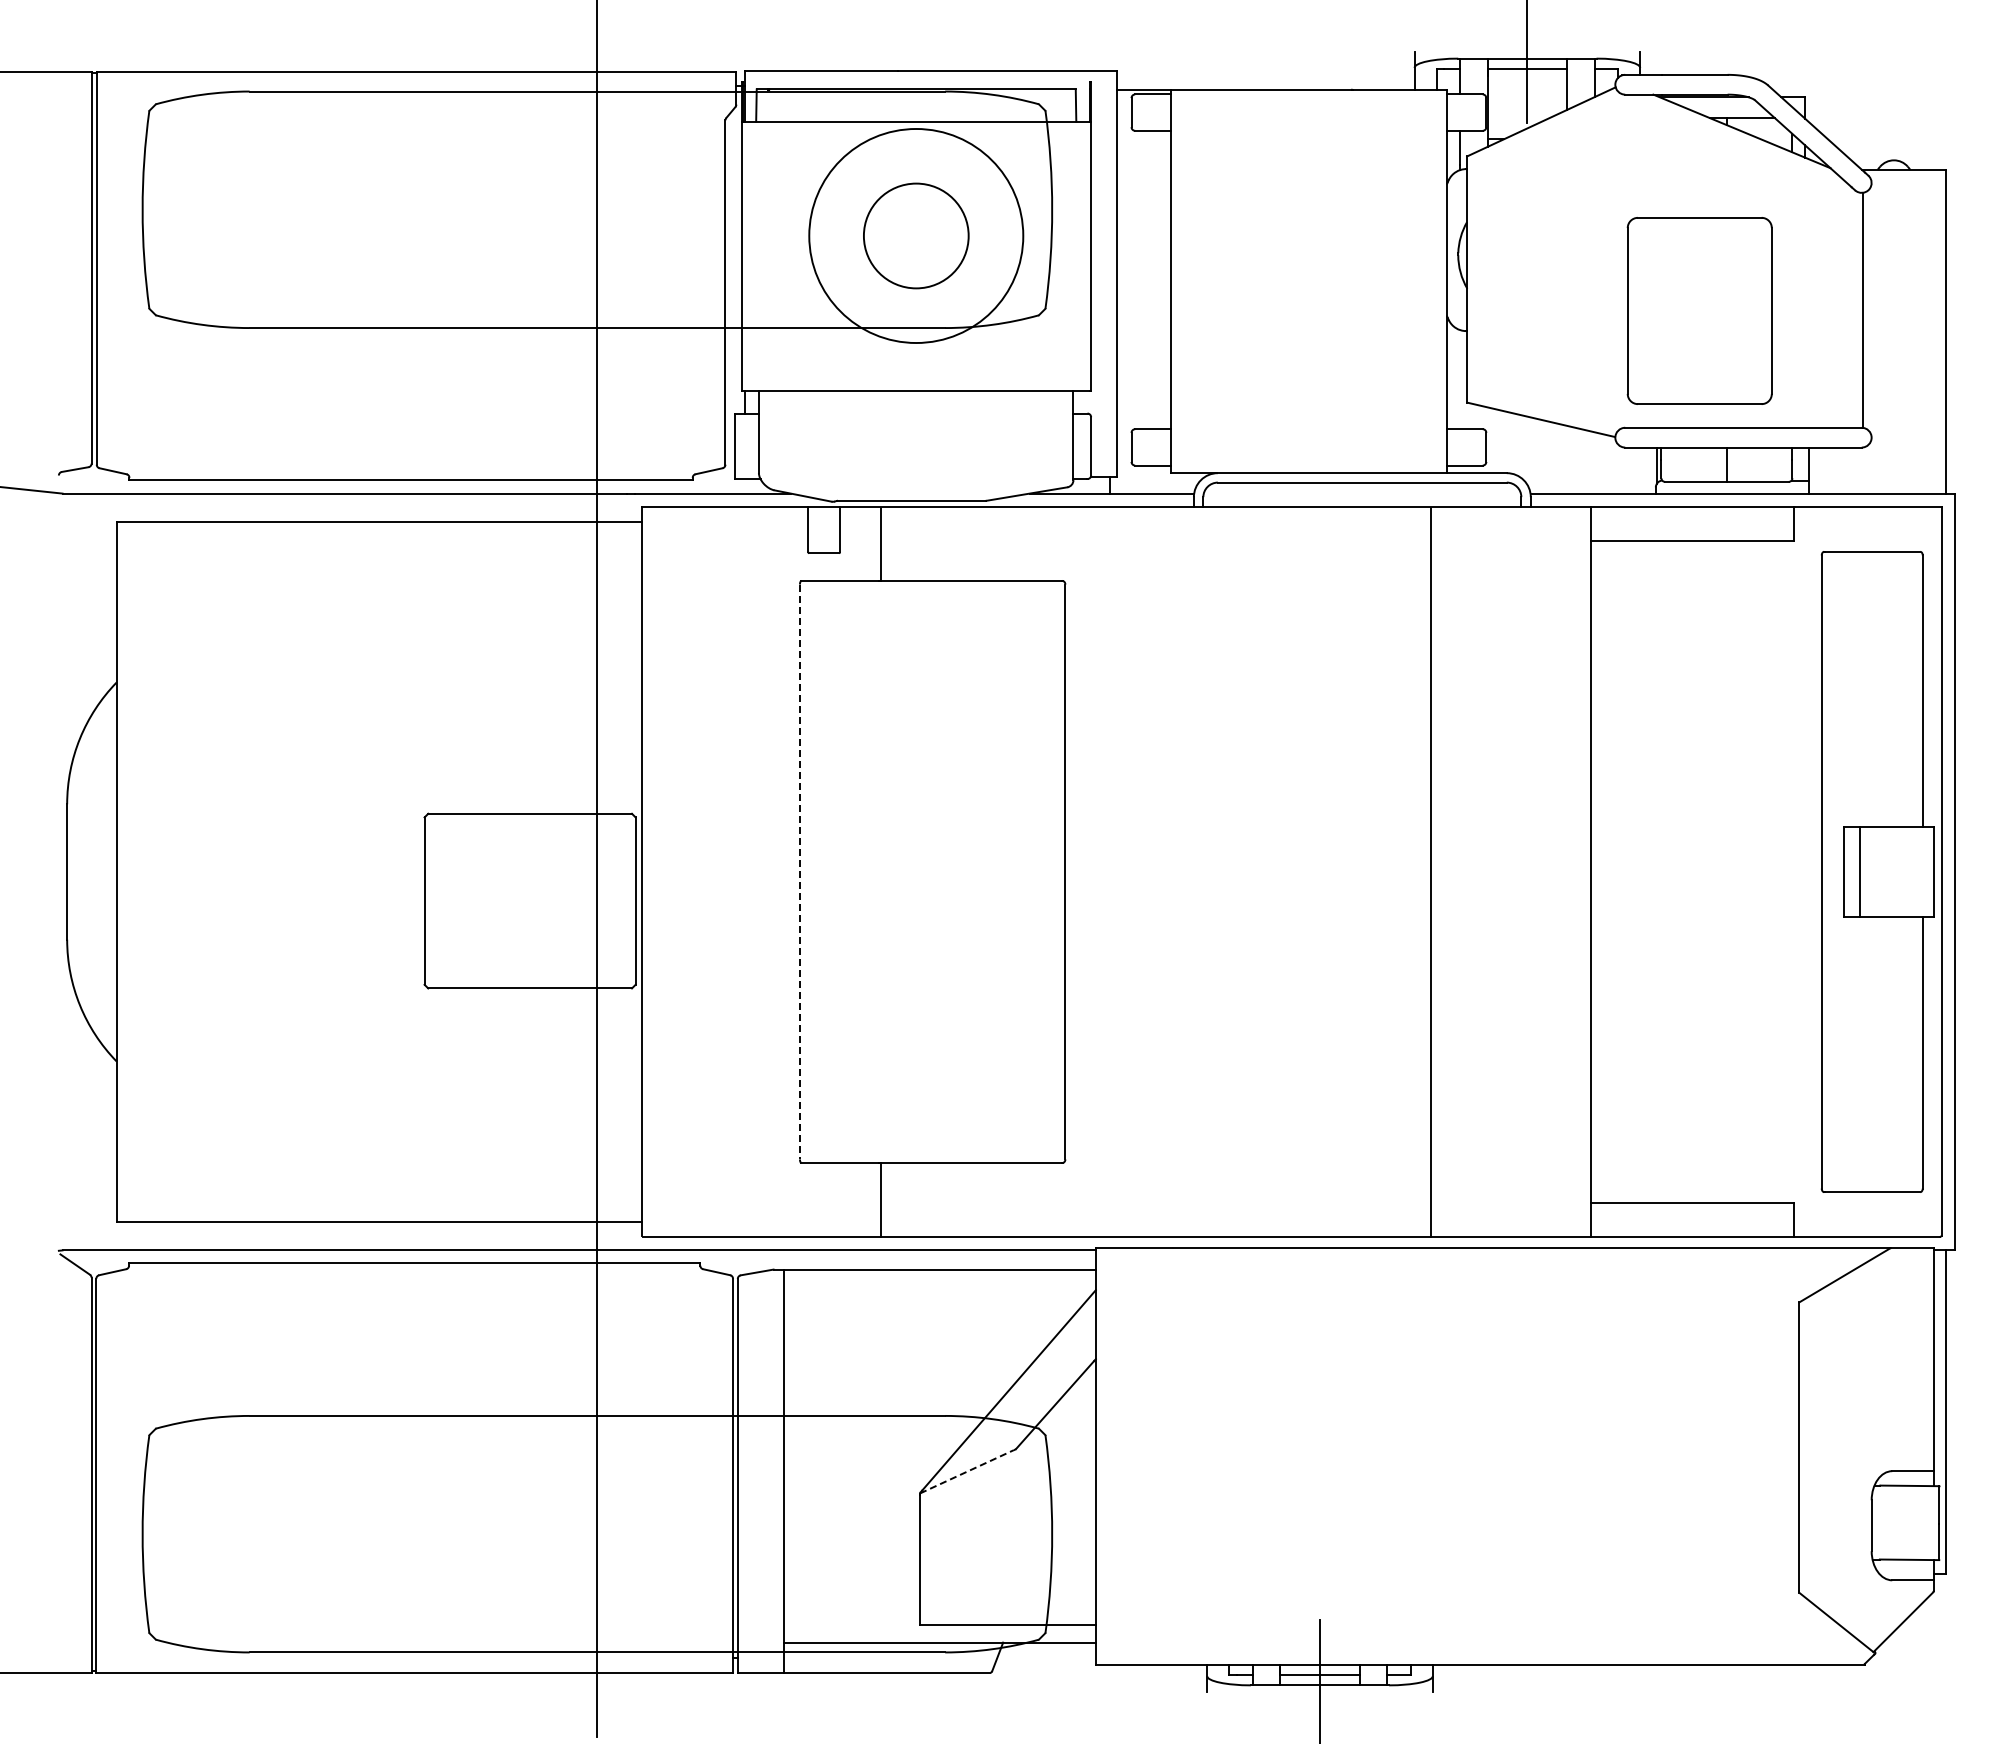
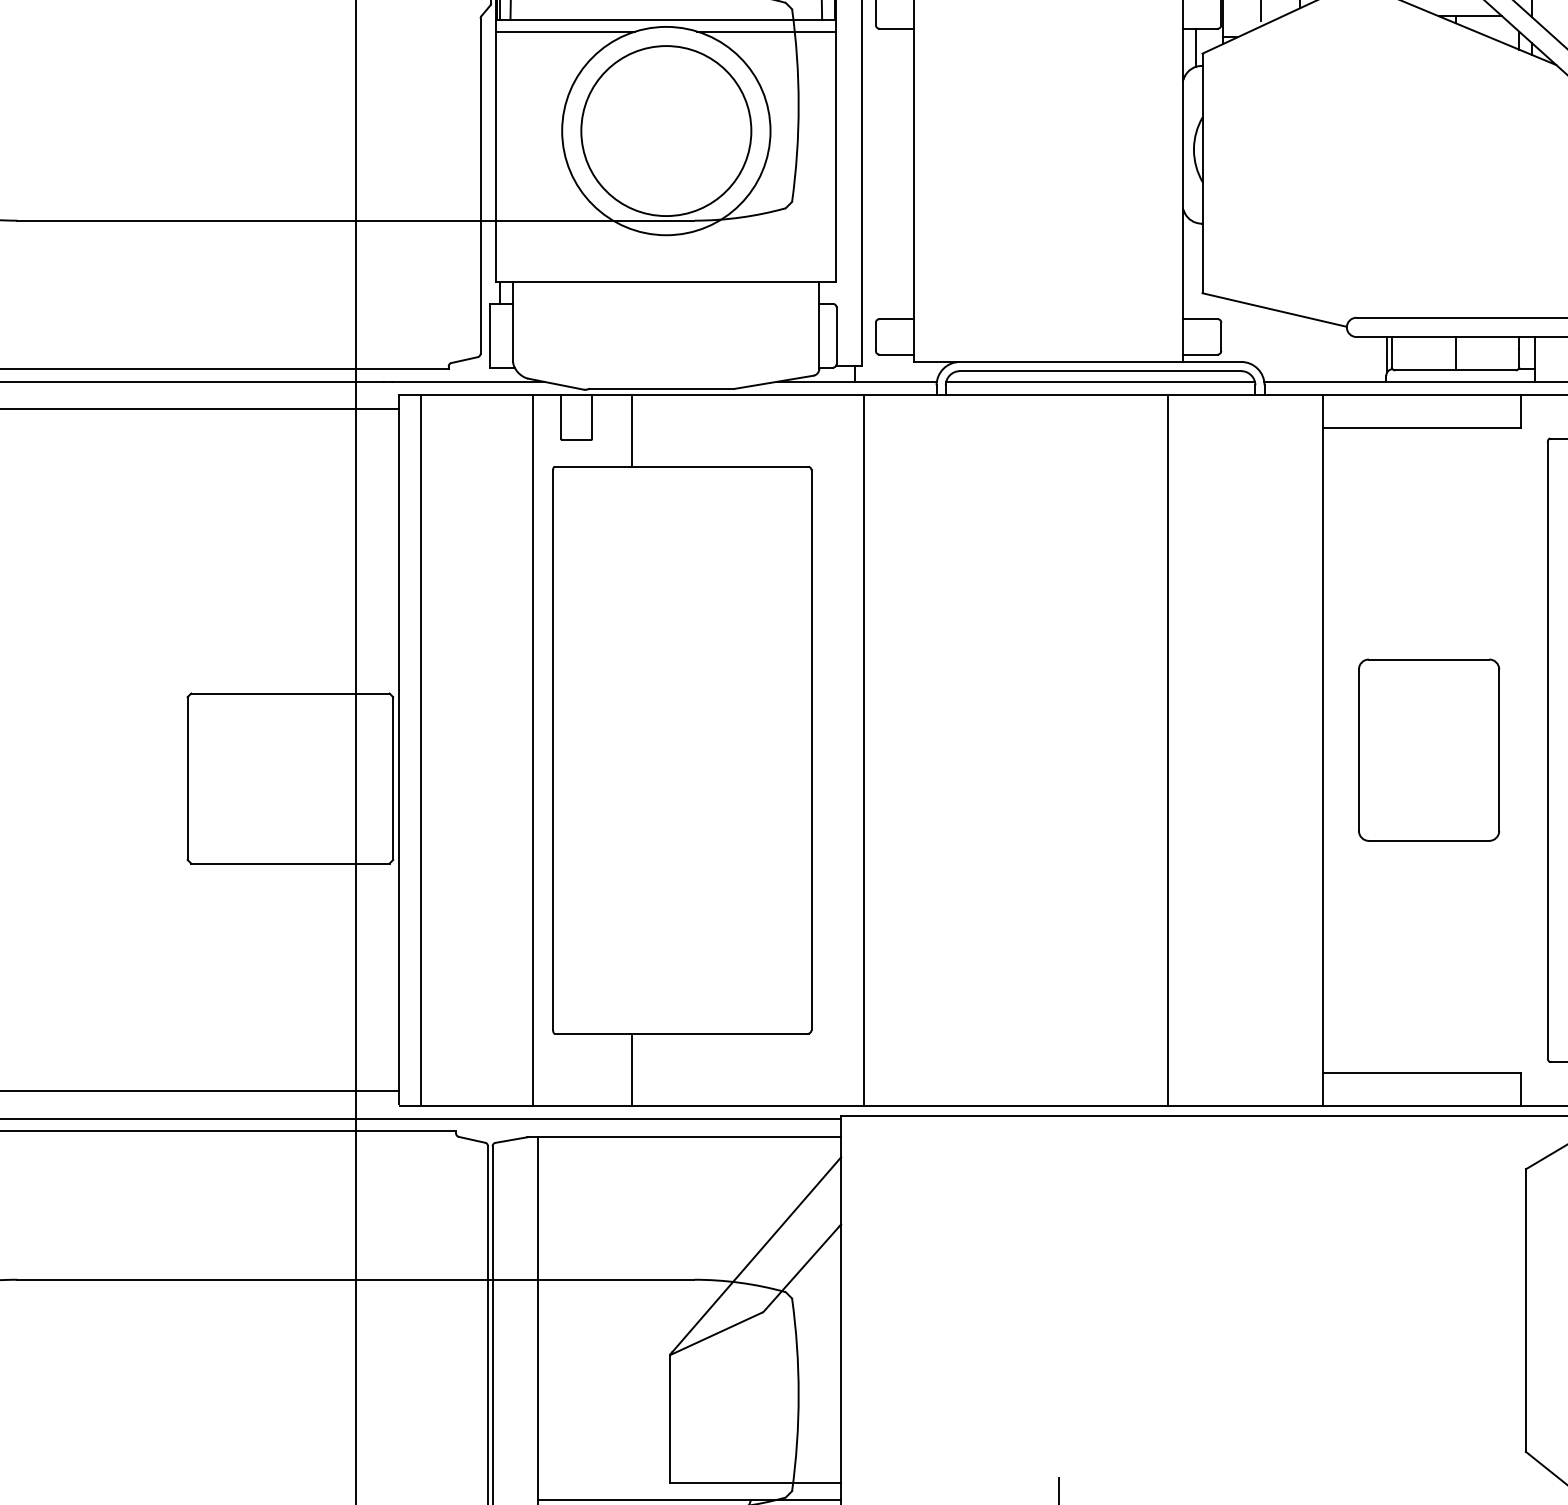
line: (812, 133) -> (565, 31), added
line: (1019, 133) -> (766, 31), added
circle: (915, 235) -> (665, 130), size x1.67
part: (1699, 310) -> (1428, 749), moved
line: (1361, 493) -> (1099, 381), added
line: (664, 870) -> (421, 748), added
line: (778, 871) -> (532, 749), added
line: (1119, 871) -> (864, 749), added
line: (799, 872) -> (552, 750), dashed -> solid
line: (967, 1471) -> (716, 1333), dashed -> solid

